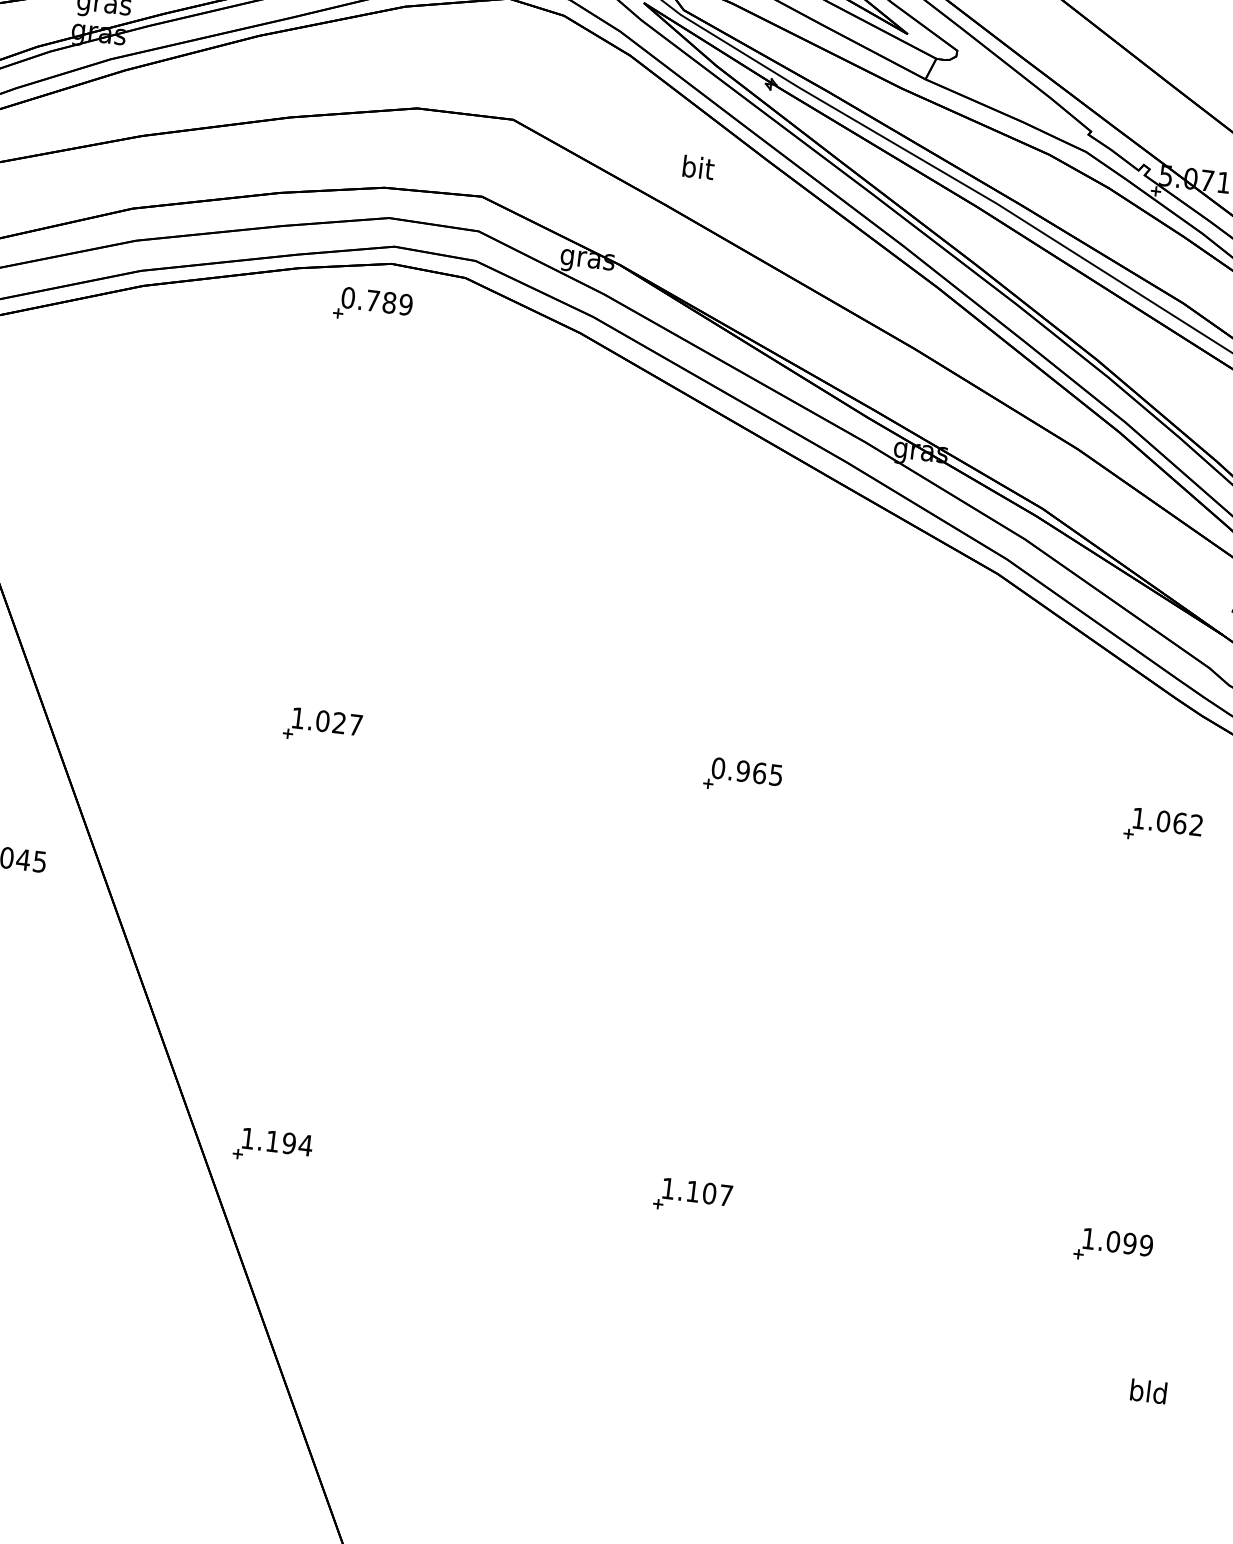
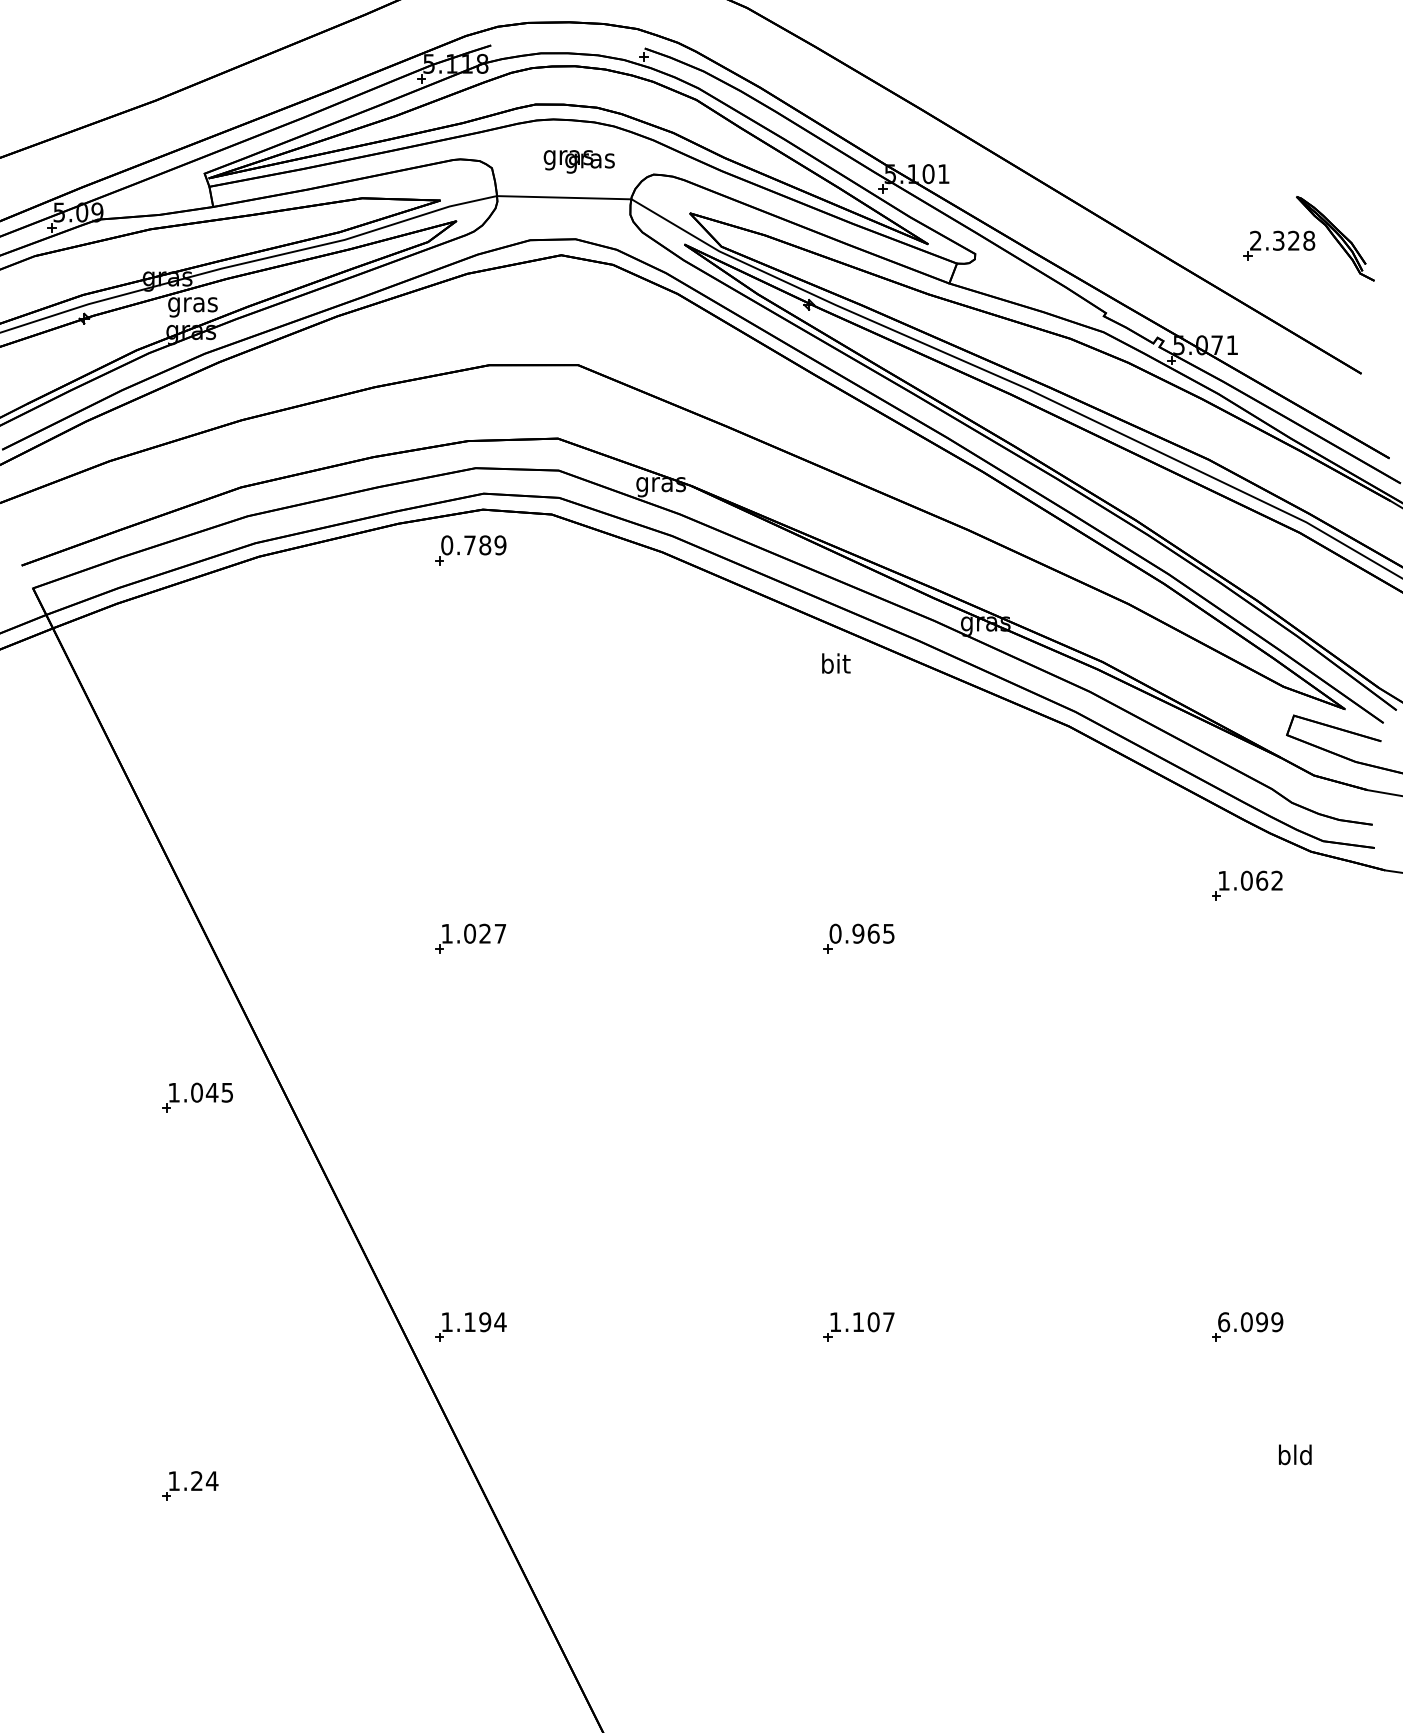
text: (698, 167) -> (836, 663), moved
part: (1163, 826) -> (1247, 885), moved
text: (1089, 1239) -> (1224, 1322), 1.099 -> 6.099

